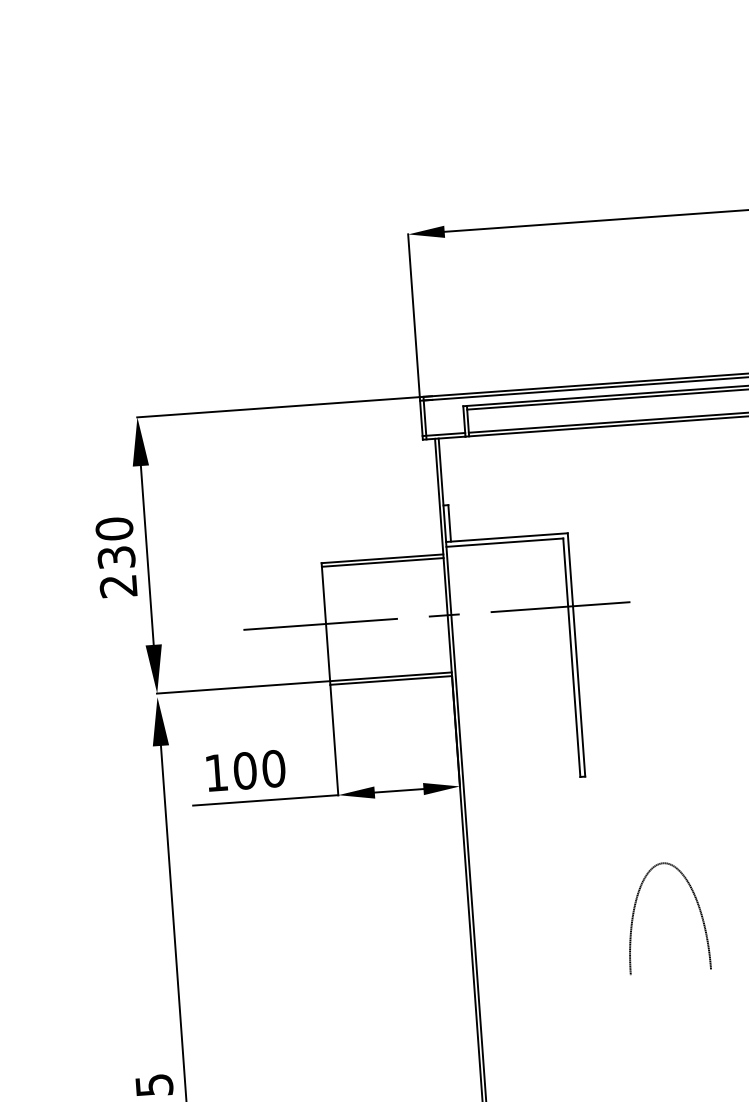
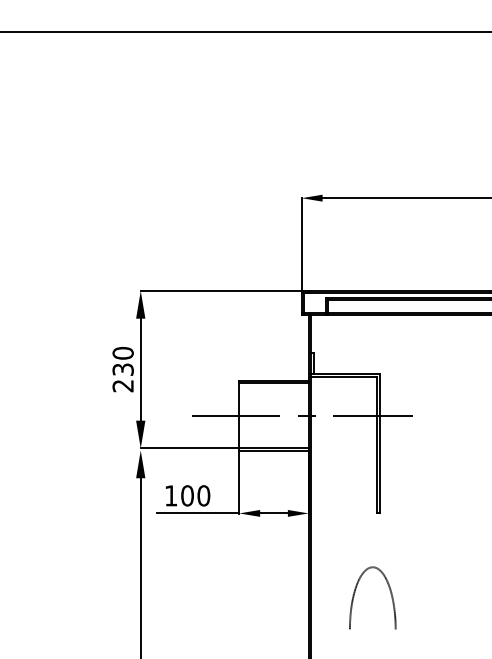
curve: (635, 909) -> (355, 592), moved

